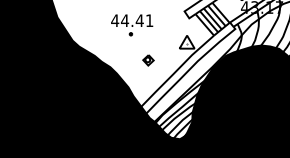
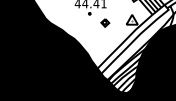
part: (148, 60) -> (105, 23), moved

